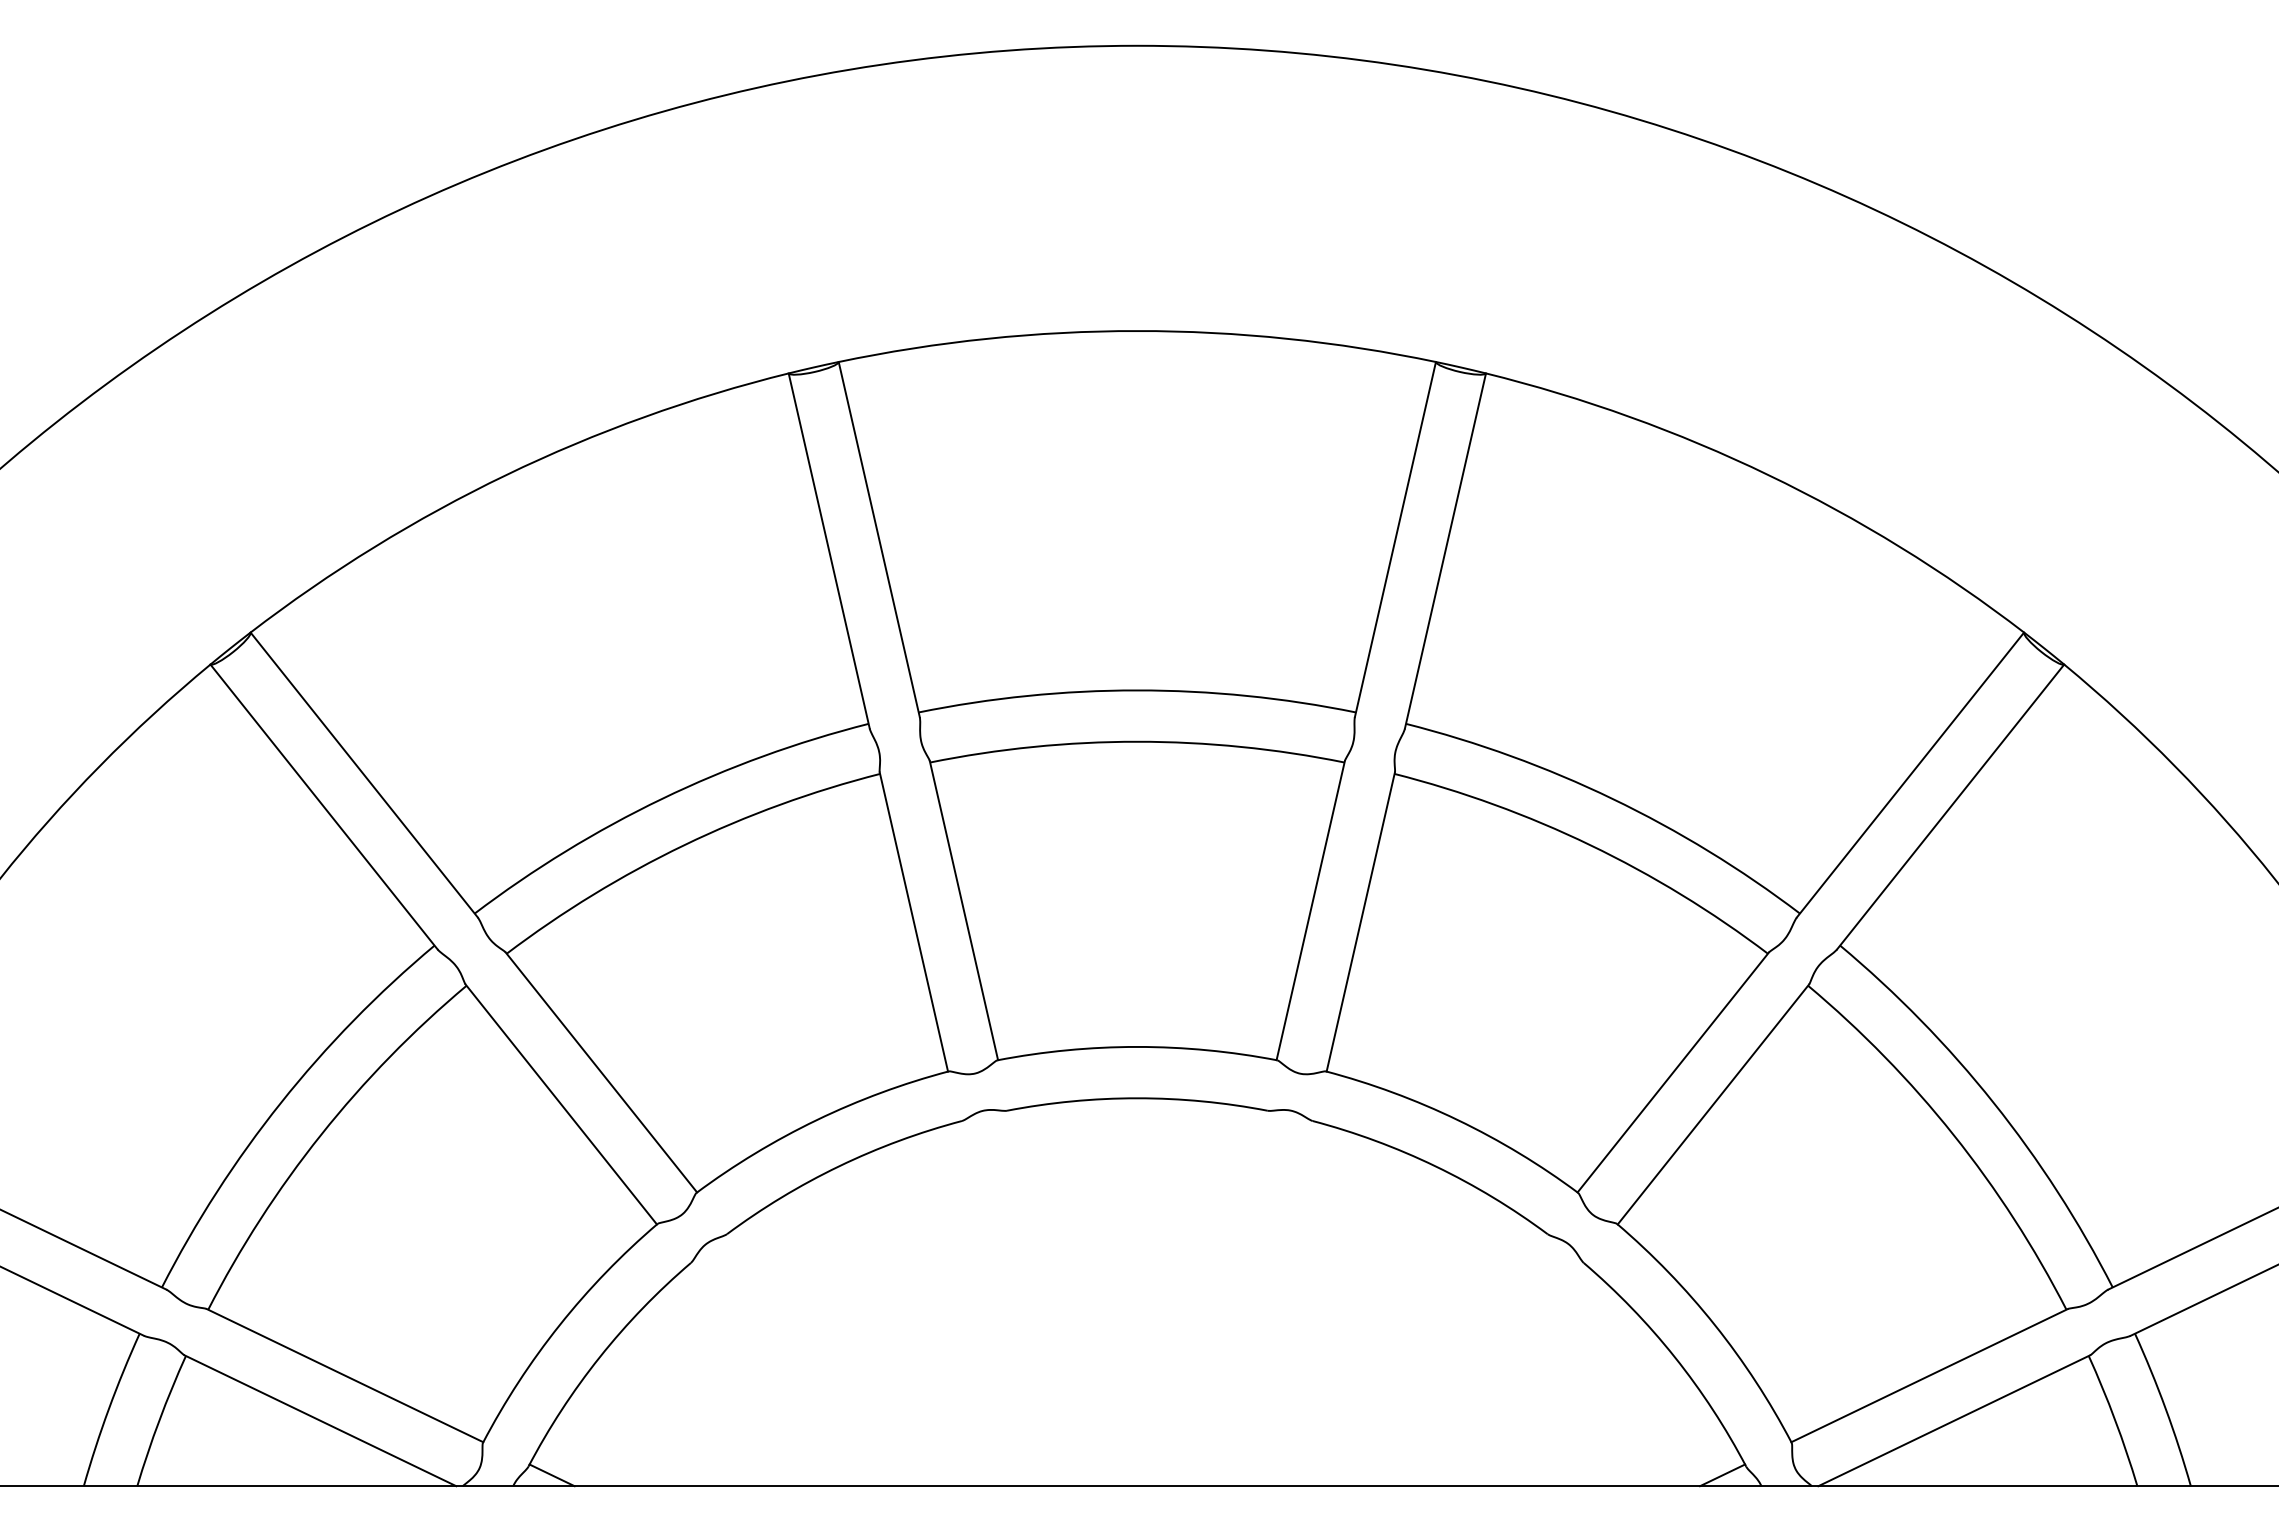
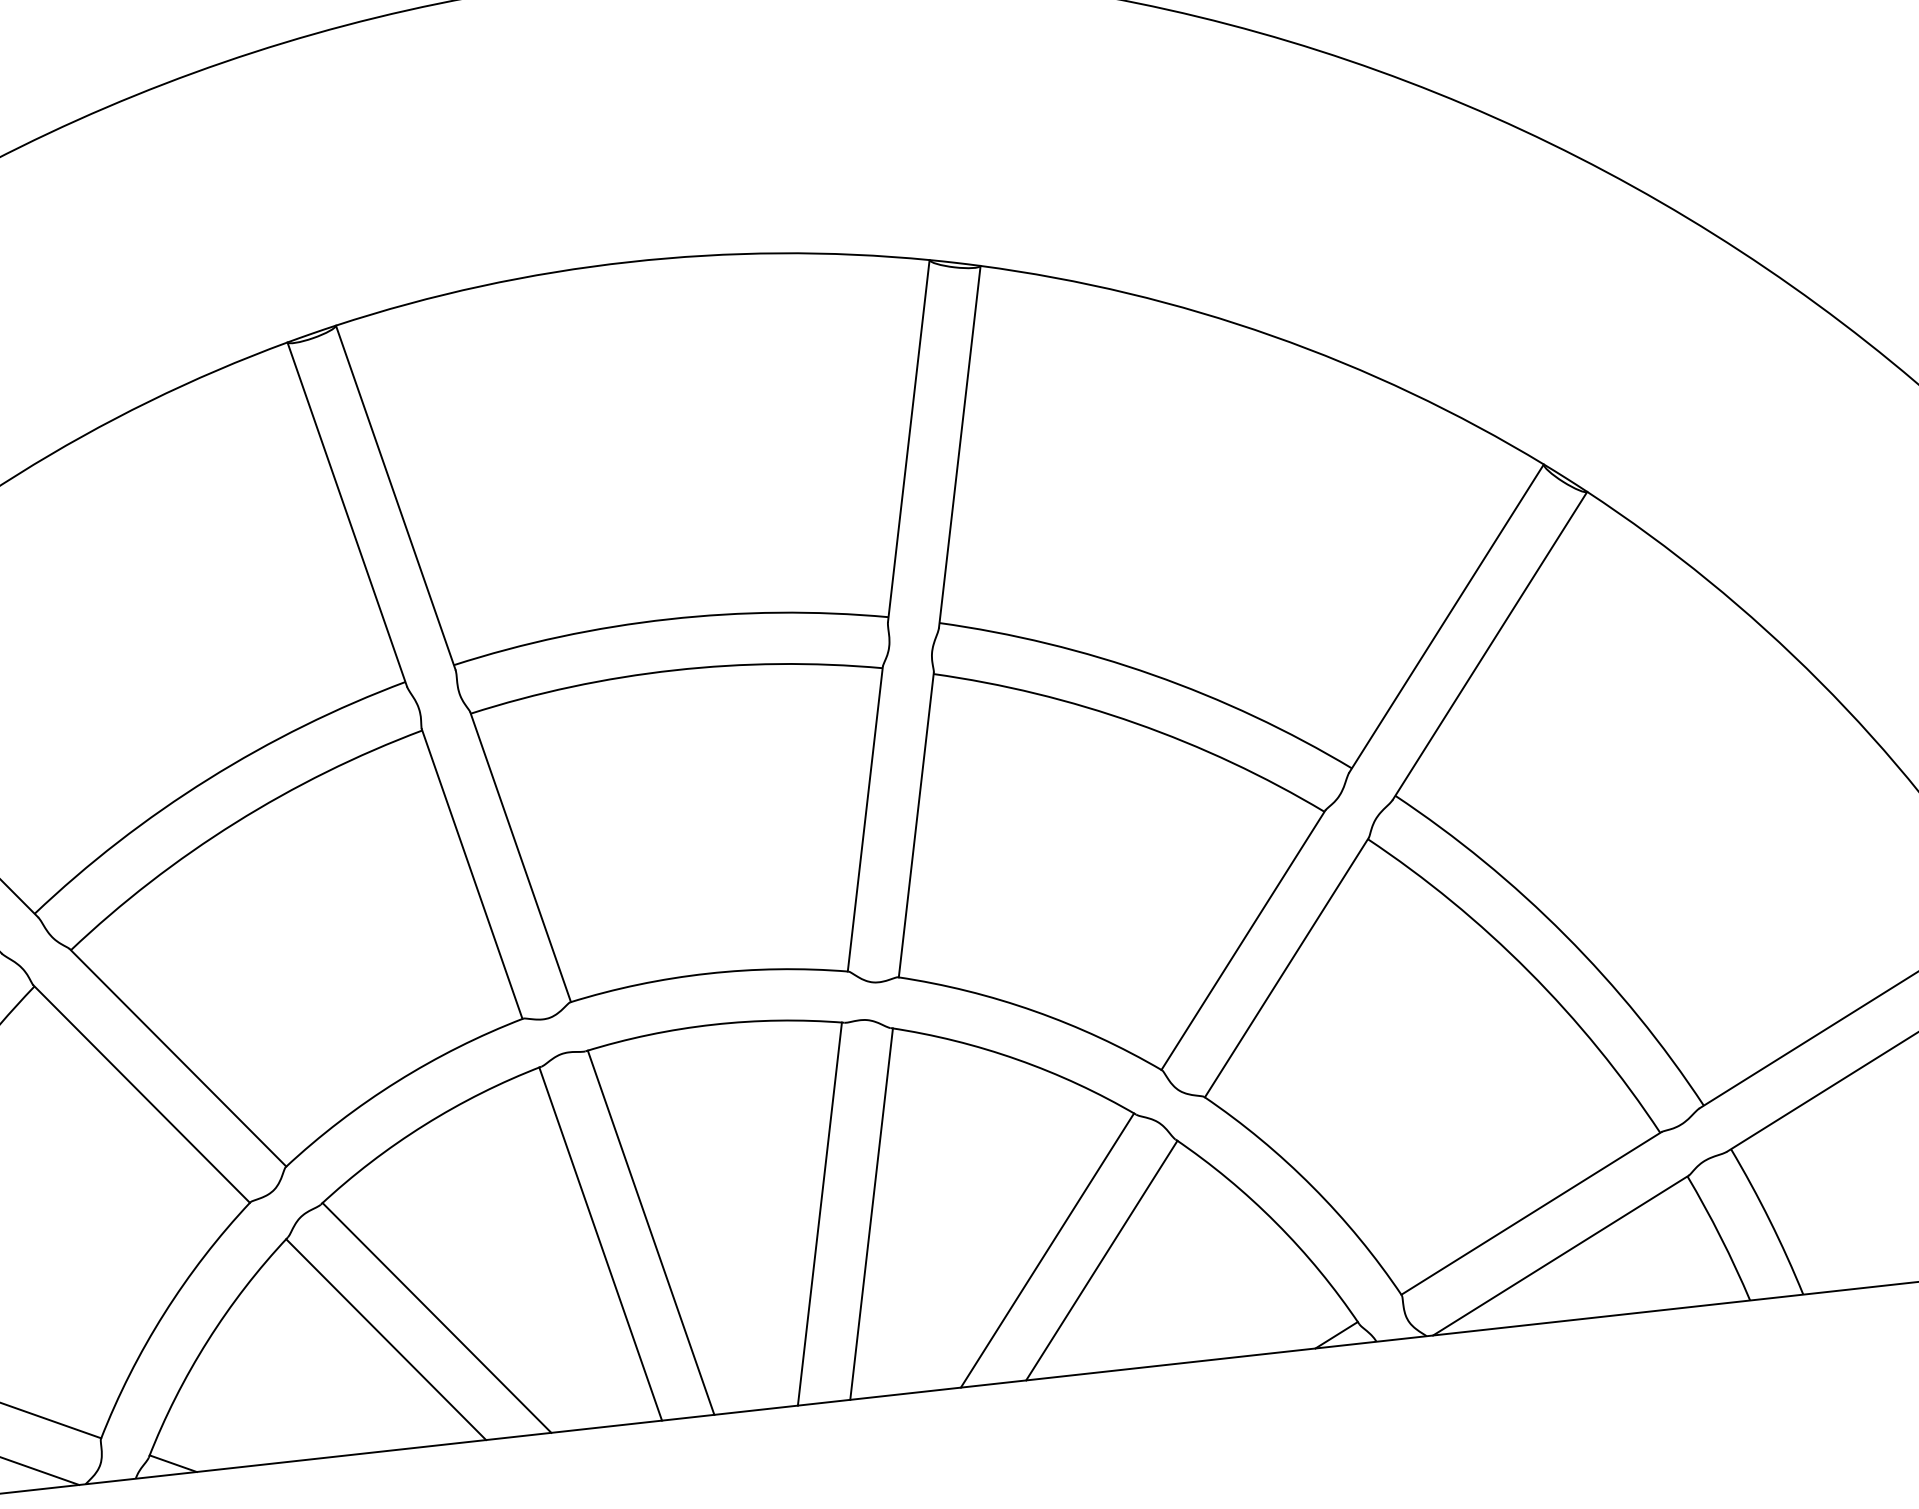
line: (1052, 1298) -> (651, 1232), added
line: (1222, 1298) -> (820, 1214), added
line: (1000, 1303) -> (600, 1243), added
line: (1273, 1303) -> (871, 1213), added
line: (830, 1359) -> (437, 1317), added
line: (1444, 1359) -> (1047, 1250), added
line: (777, 1375) -> (386, 1339), added
line: (1497, 1375) -> (1101, 1260), added

